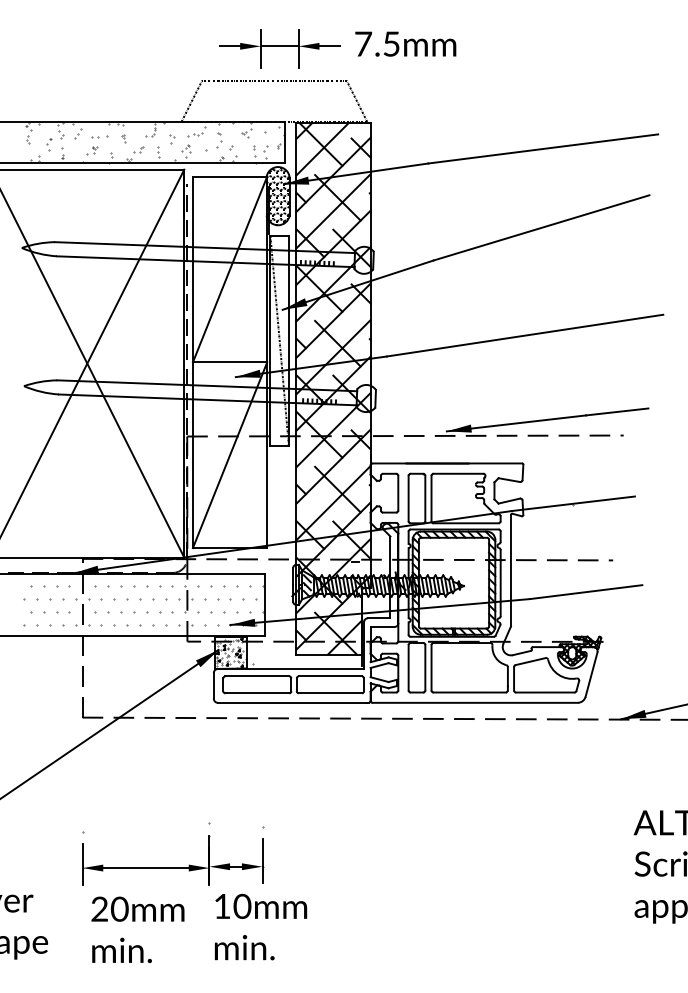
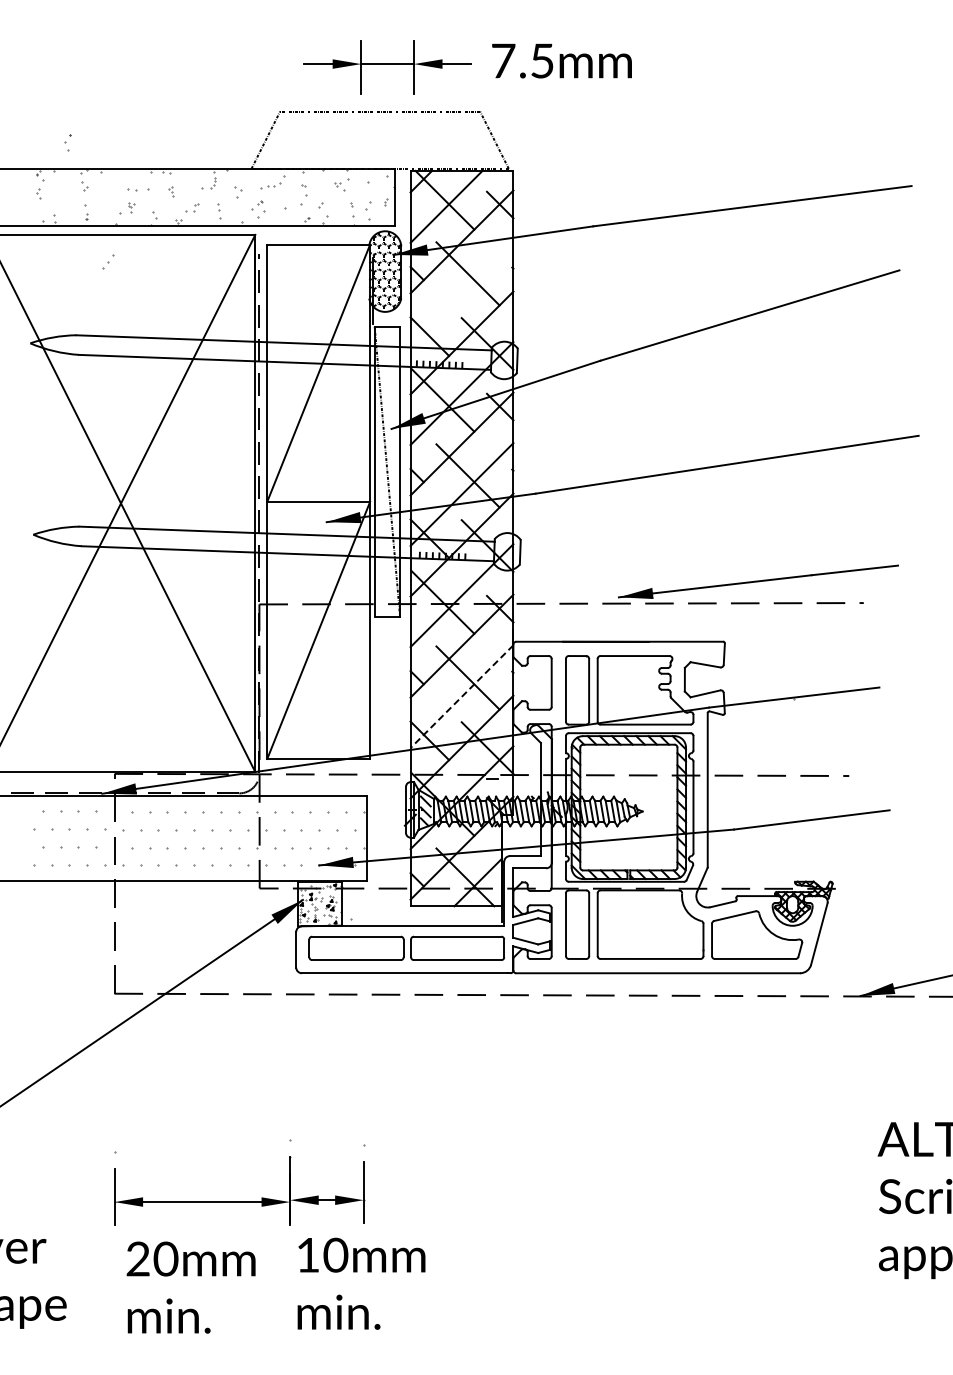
part: (78, 133) -> (108, 261), moved
part: (48, 144) -> (67, 142), moved
line: (333, 211) -> (461, 292), removed
line: (333, 502) -> (462, 696), solid -> dashed

